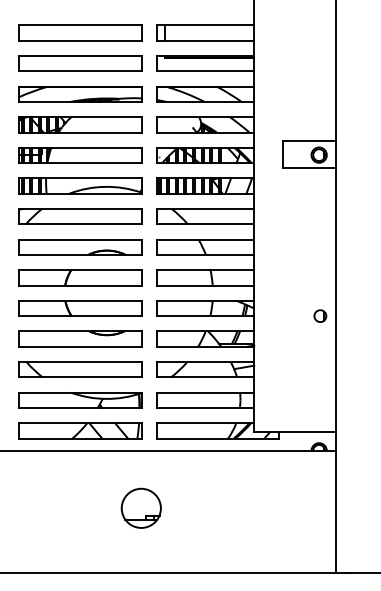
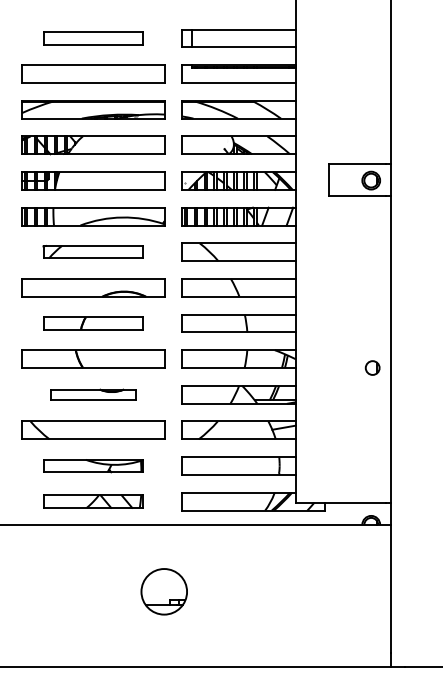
part: (80, 33) -> (93, 38), size x0.7
part: (80, 216) -> (93, 251), size x0.7
part: (80, 277) -> (93, 323), size x0.7
part: (80, 338) -> (93, 394), size x0.6
part: (80, 399) -> (93, 465), size x0.7
part: (80, 430) -> (93, 501), size x0.7

